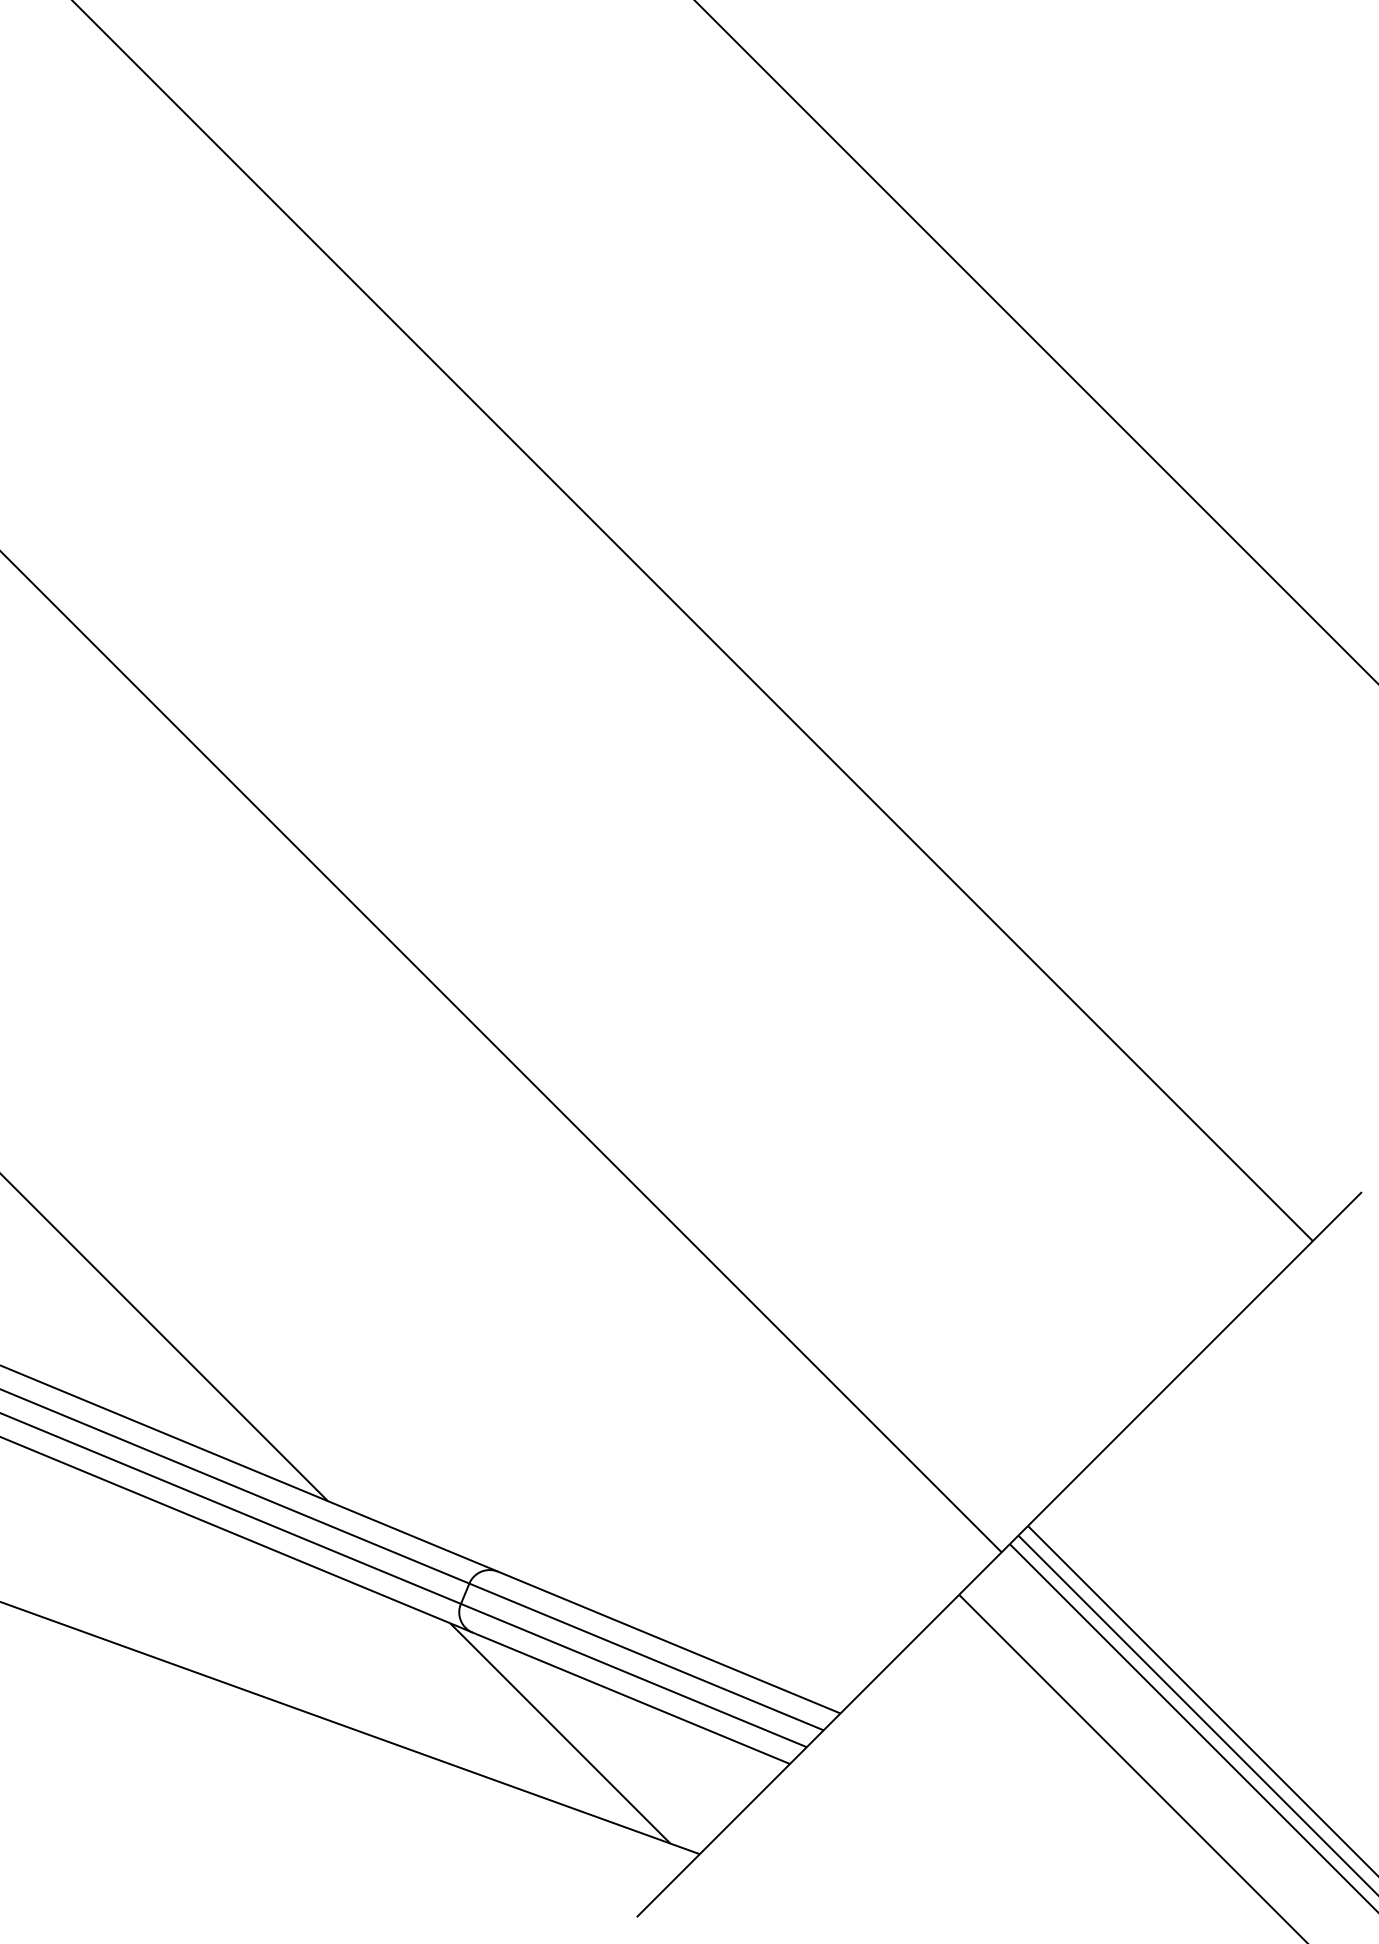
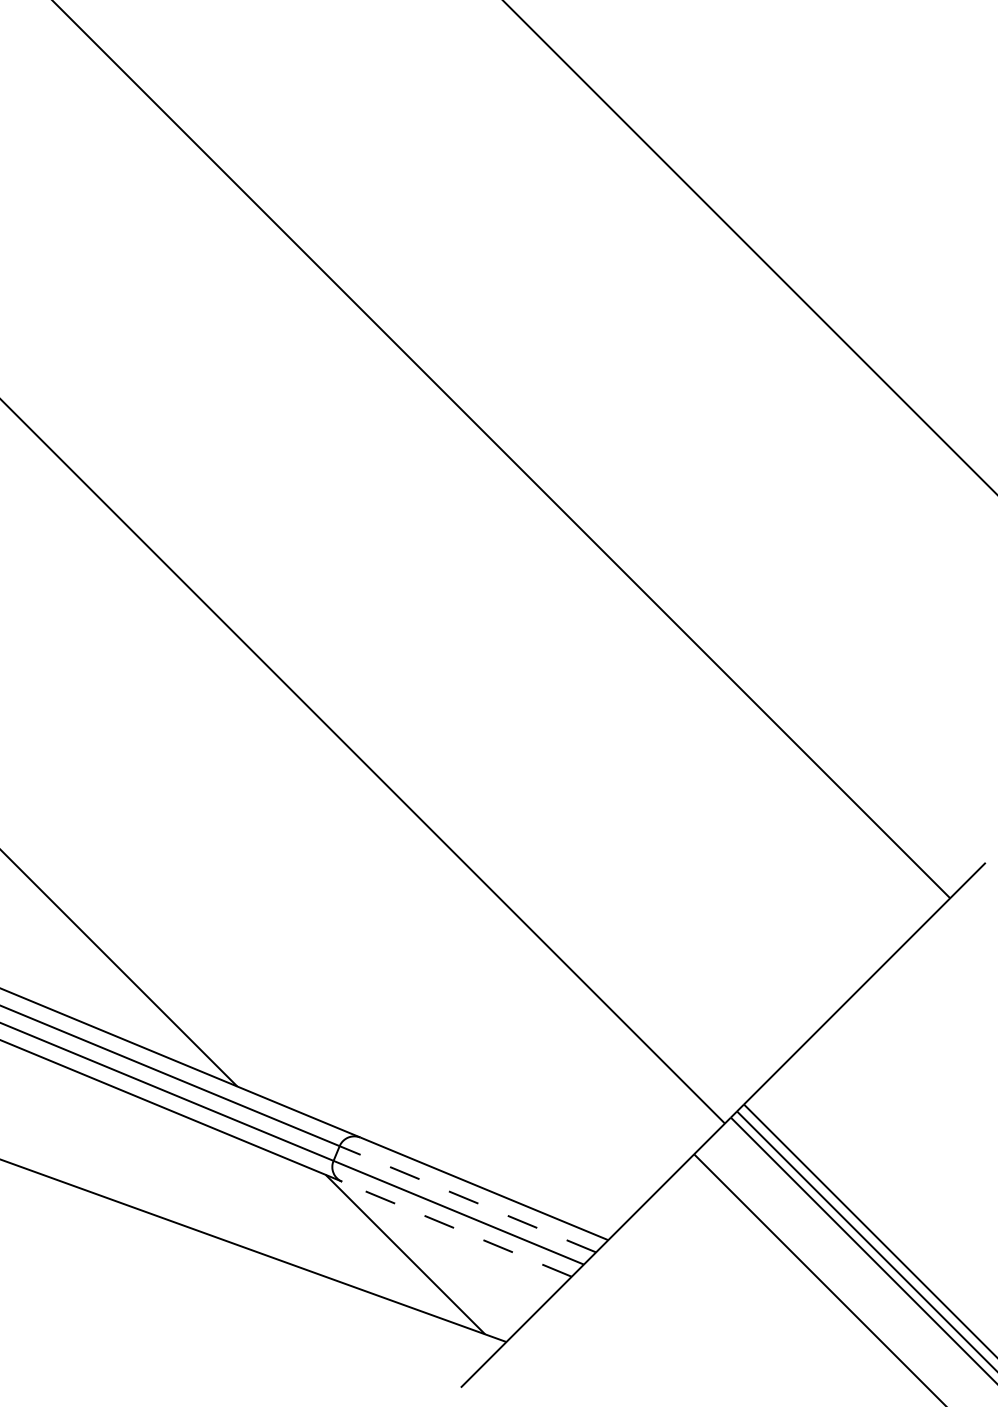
line: (646, 1656) -> (467, 1198), solid -> dashed
line: (631, 1698) -> (457, 1229), solid -> dashed

